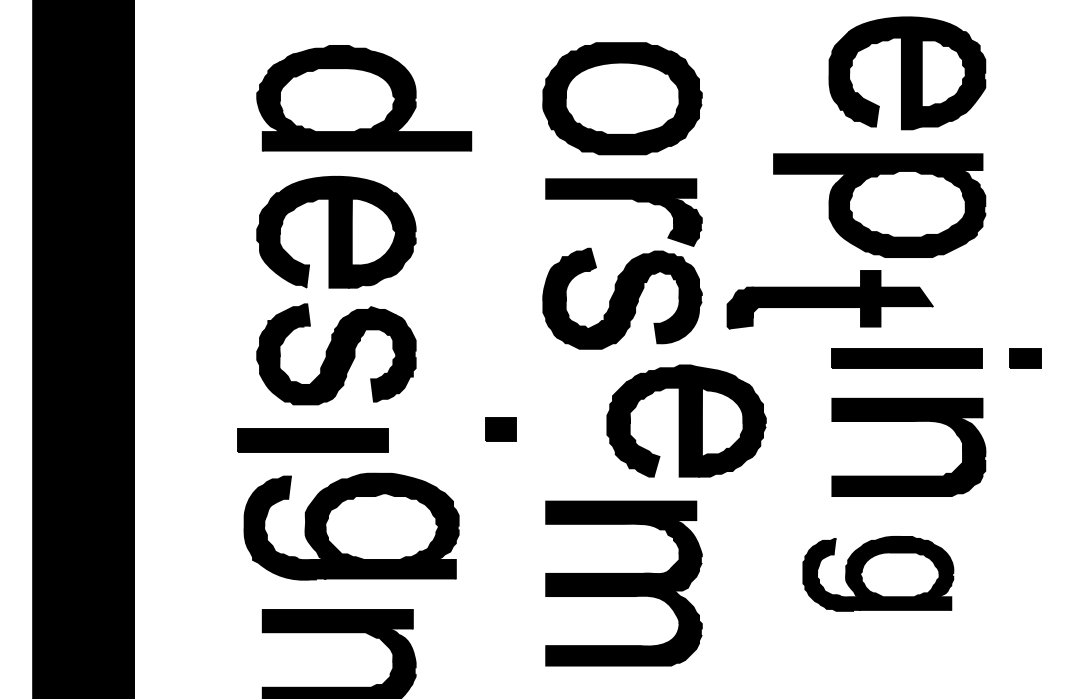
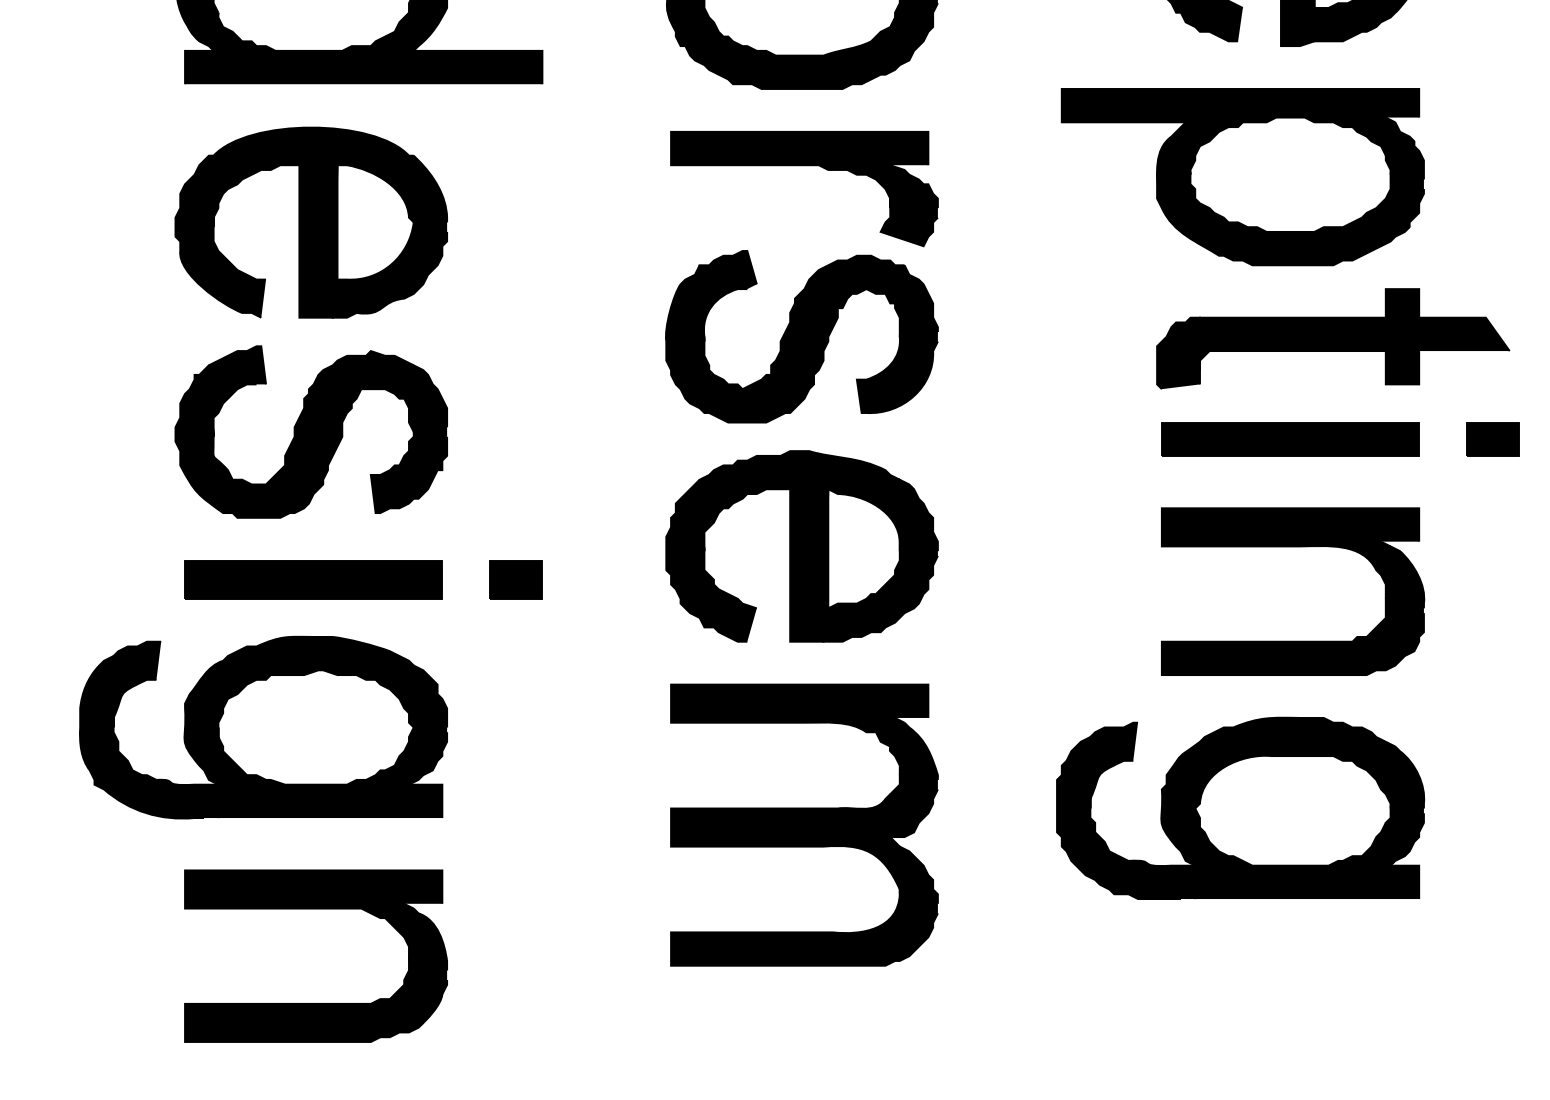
part: (829, 299) -> (1331, 337), moved
part: (686, 420) -> (801, 545), moved
part: (500, 429) -> (515, 579), moved
part: (312, 440) -> (313, 579), moved
part: (351, 526) -> (263, 727), moved
part: (878, 573) -> (1240, 807), size x1.43

